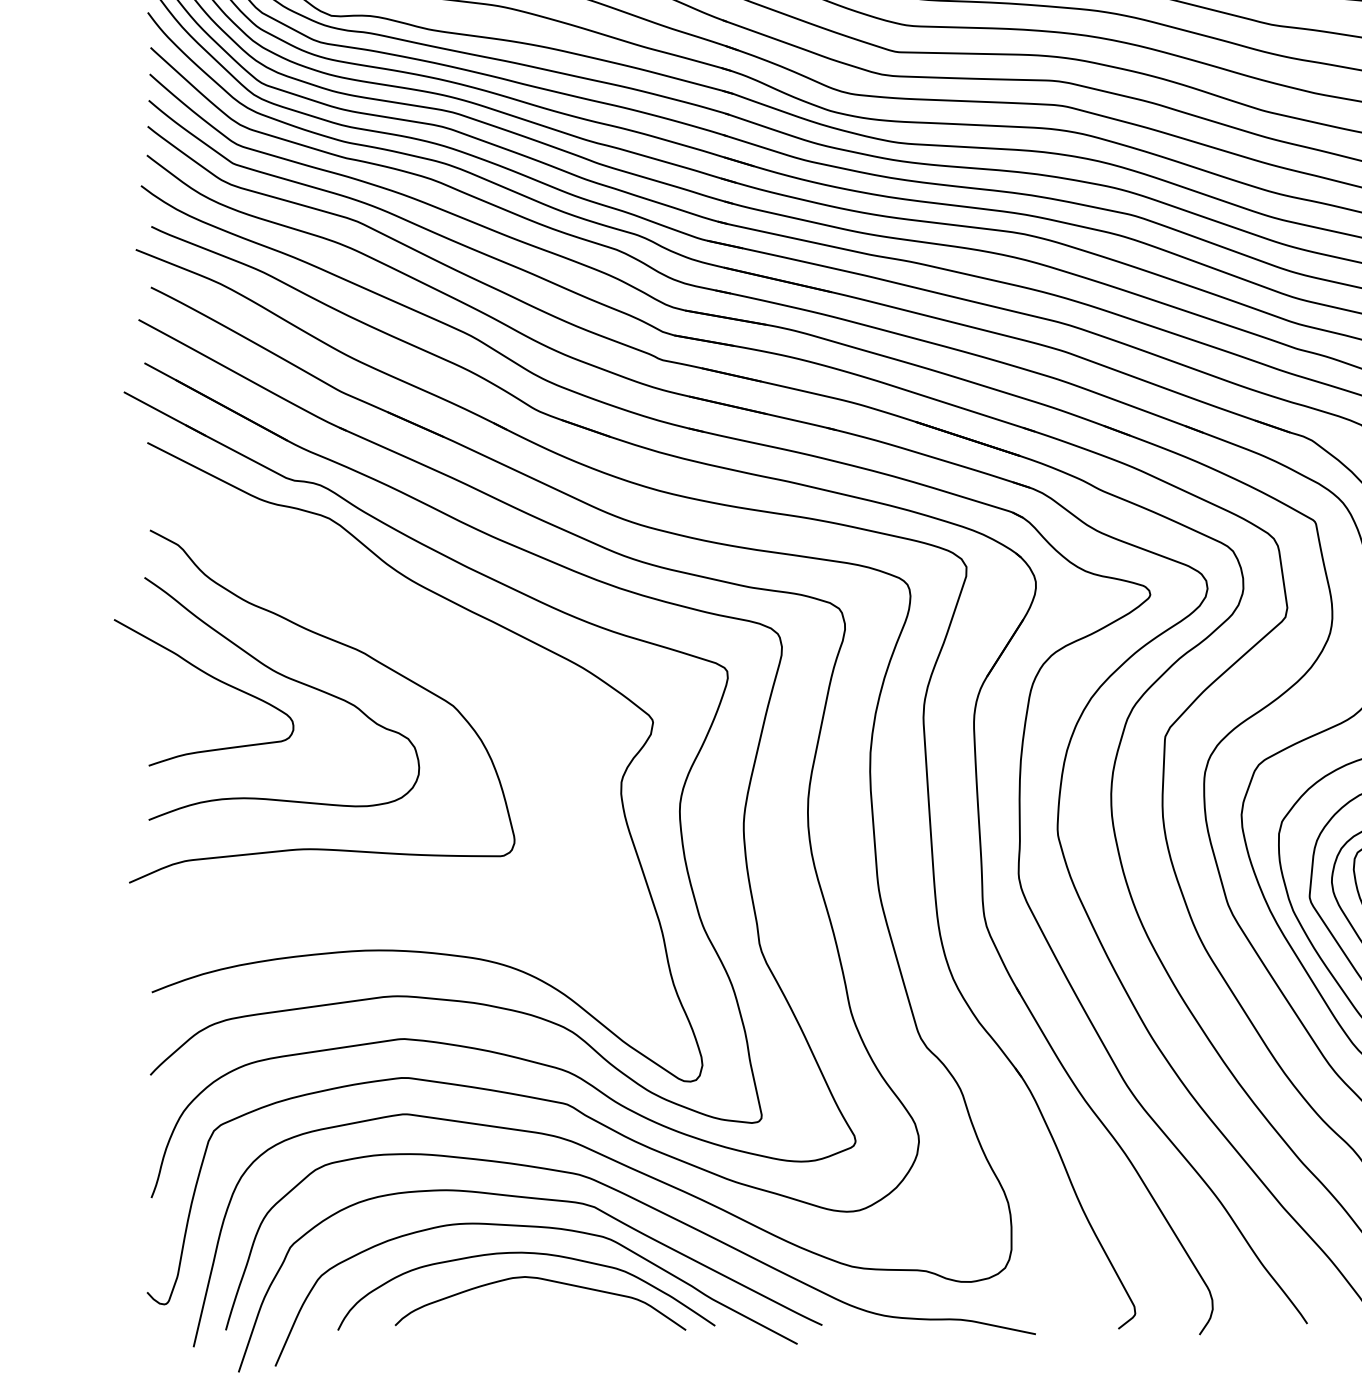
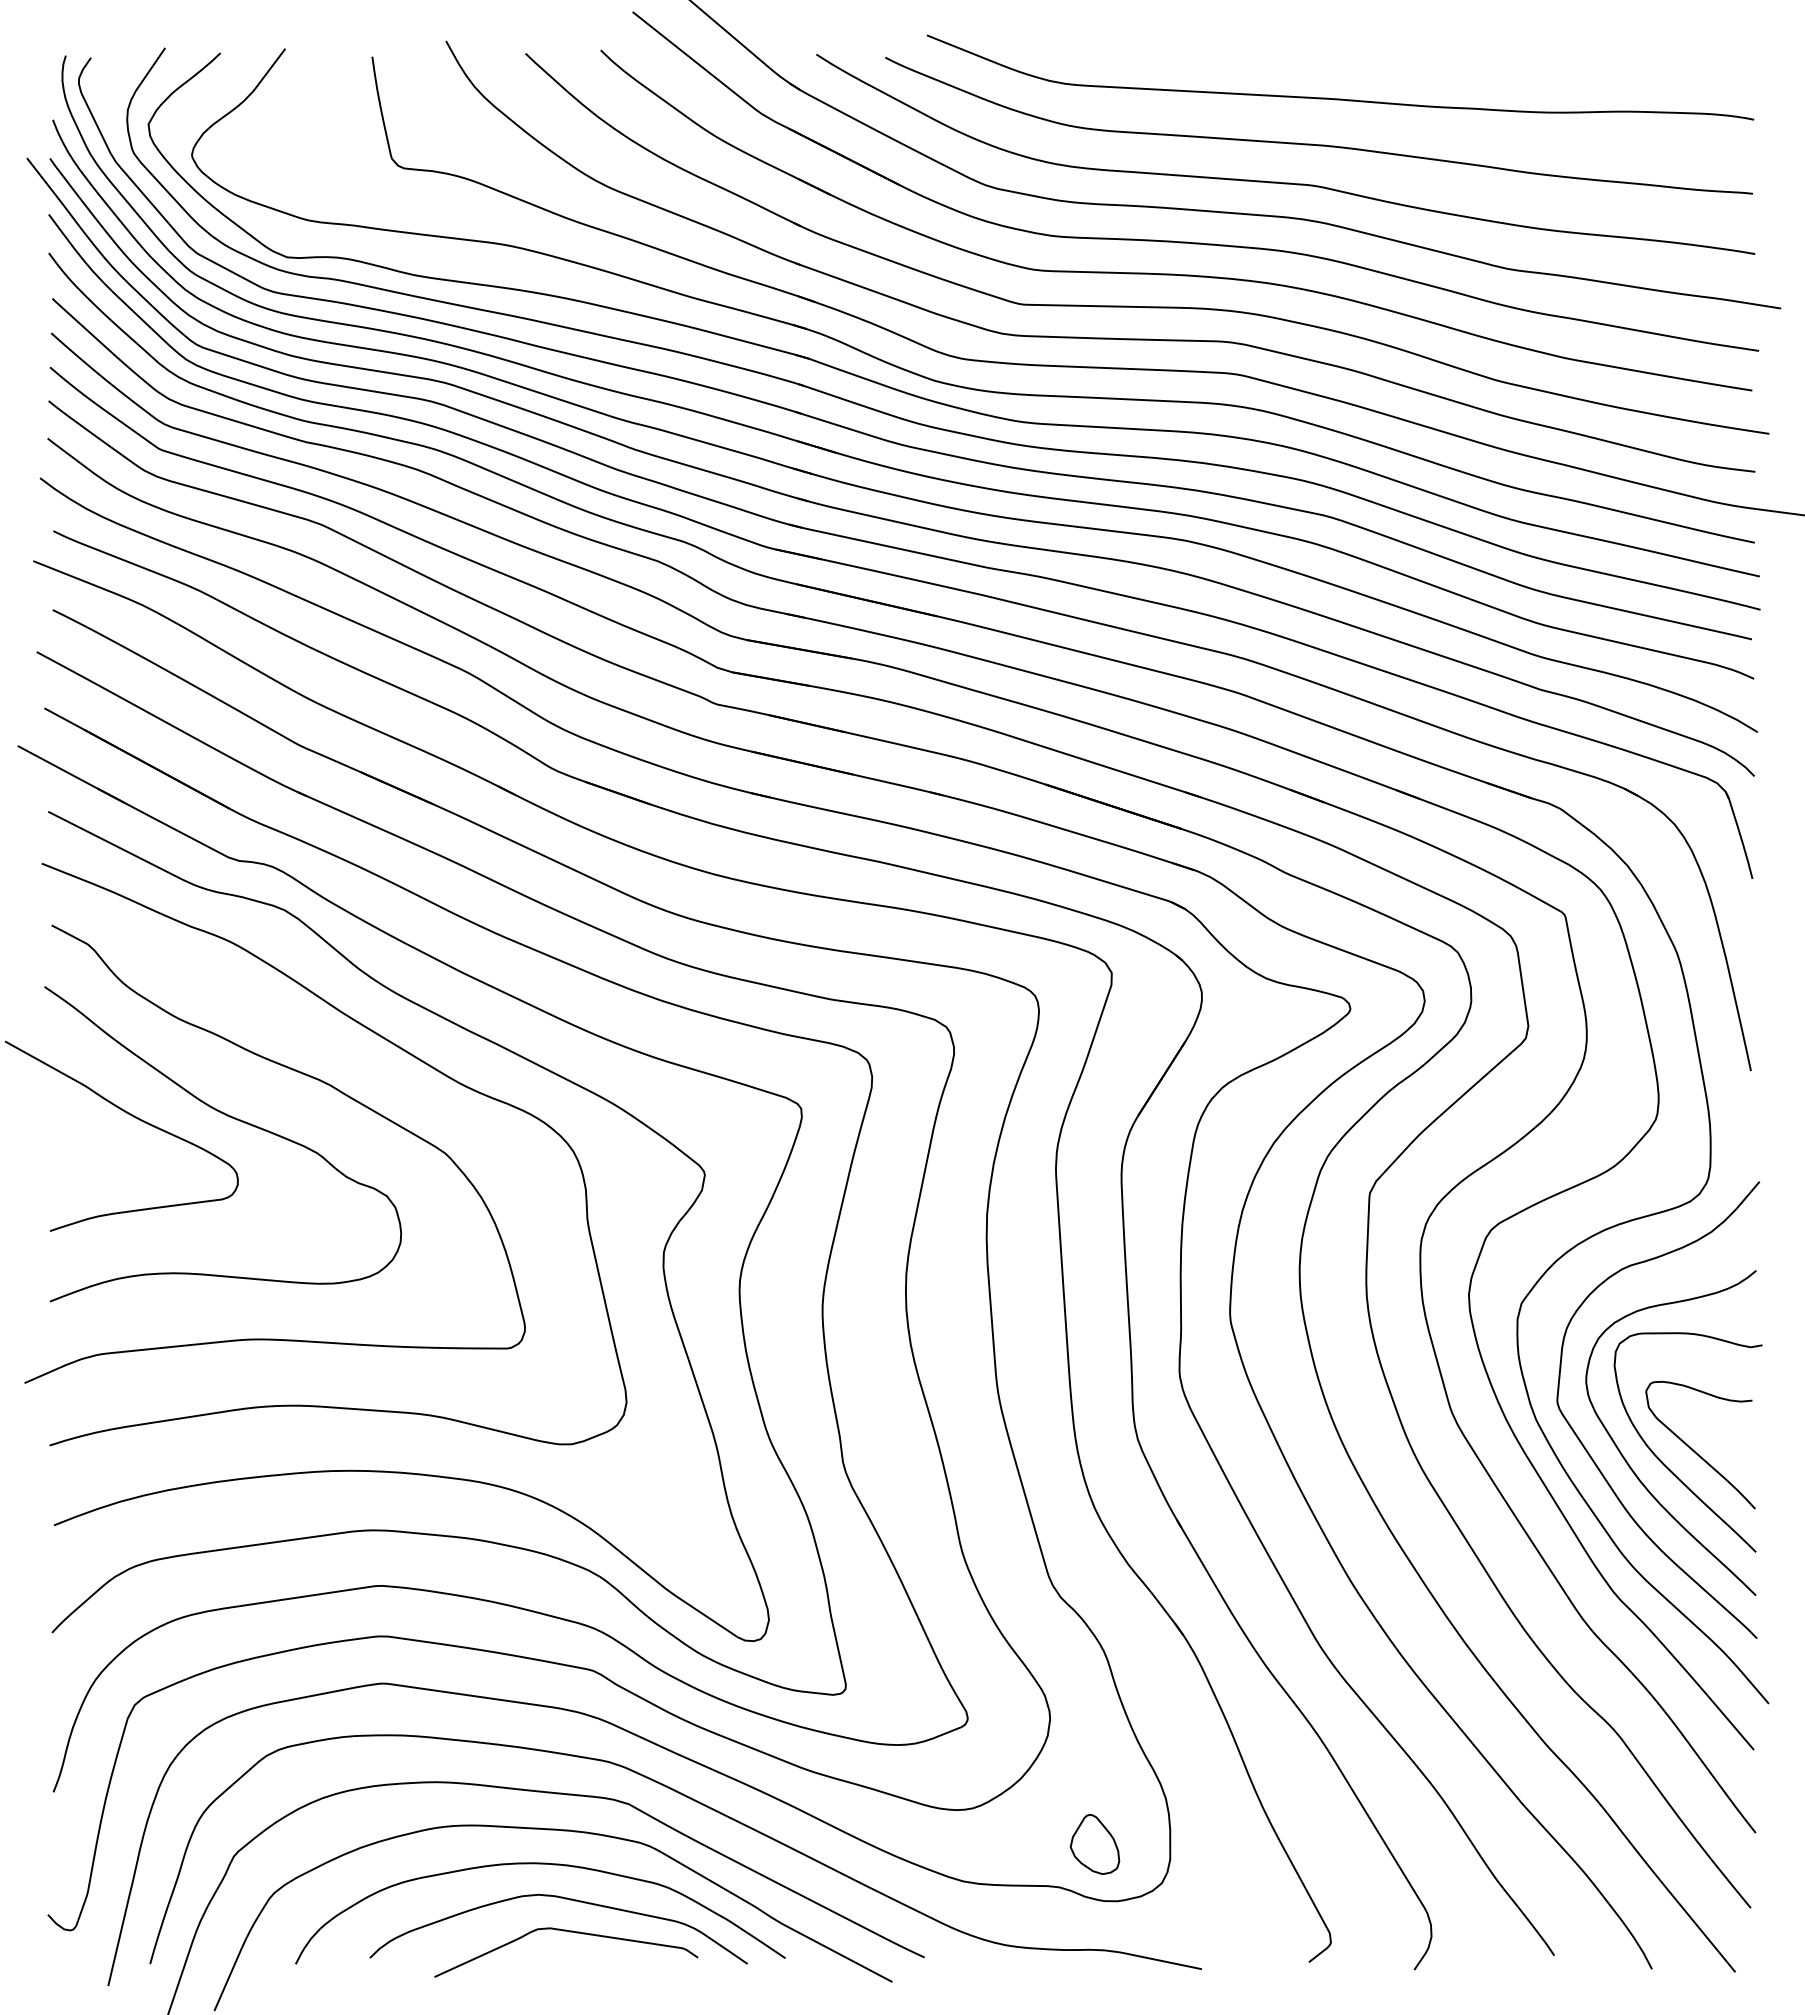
curve: (418, 625) -> (400, 1049), added
part: (953, 1238) -> (1094, 1844), added
curve: (548, 1306) -> (569, 1932), added

